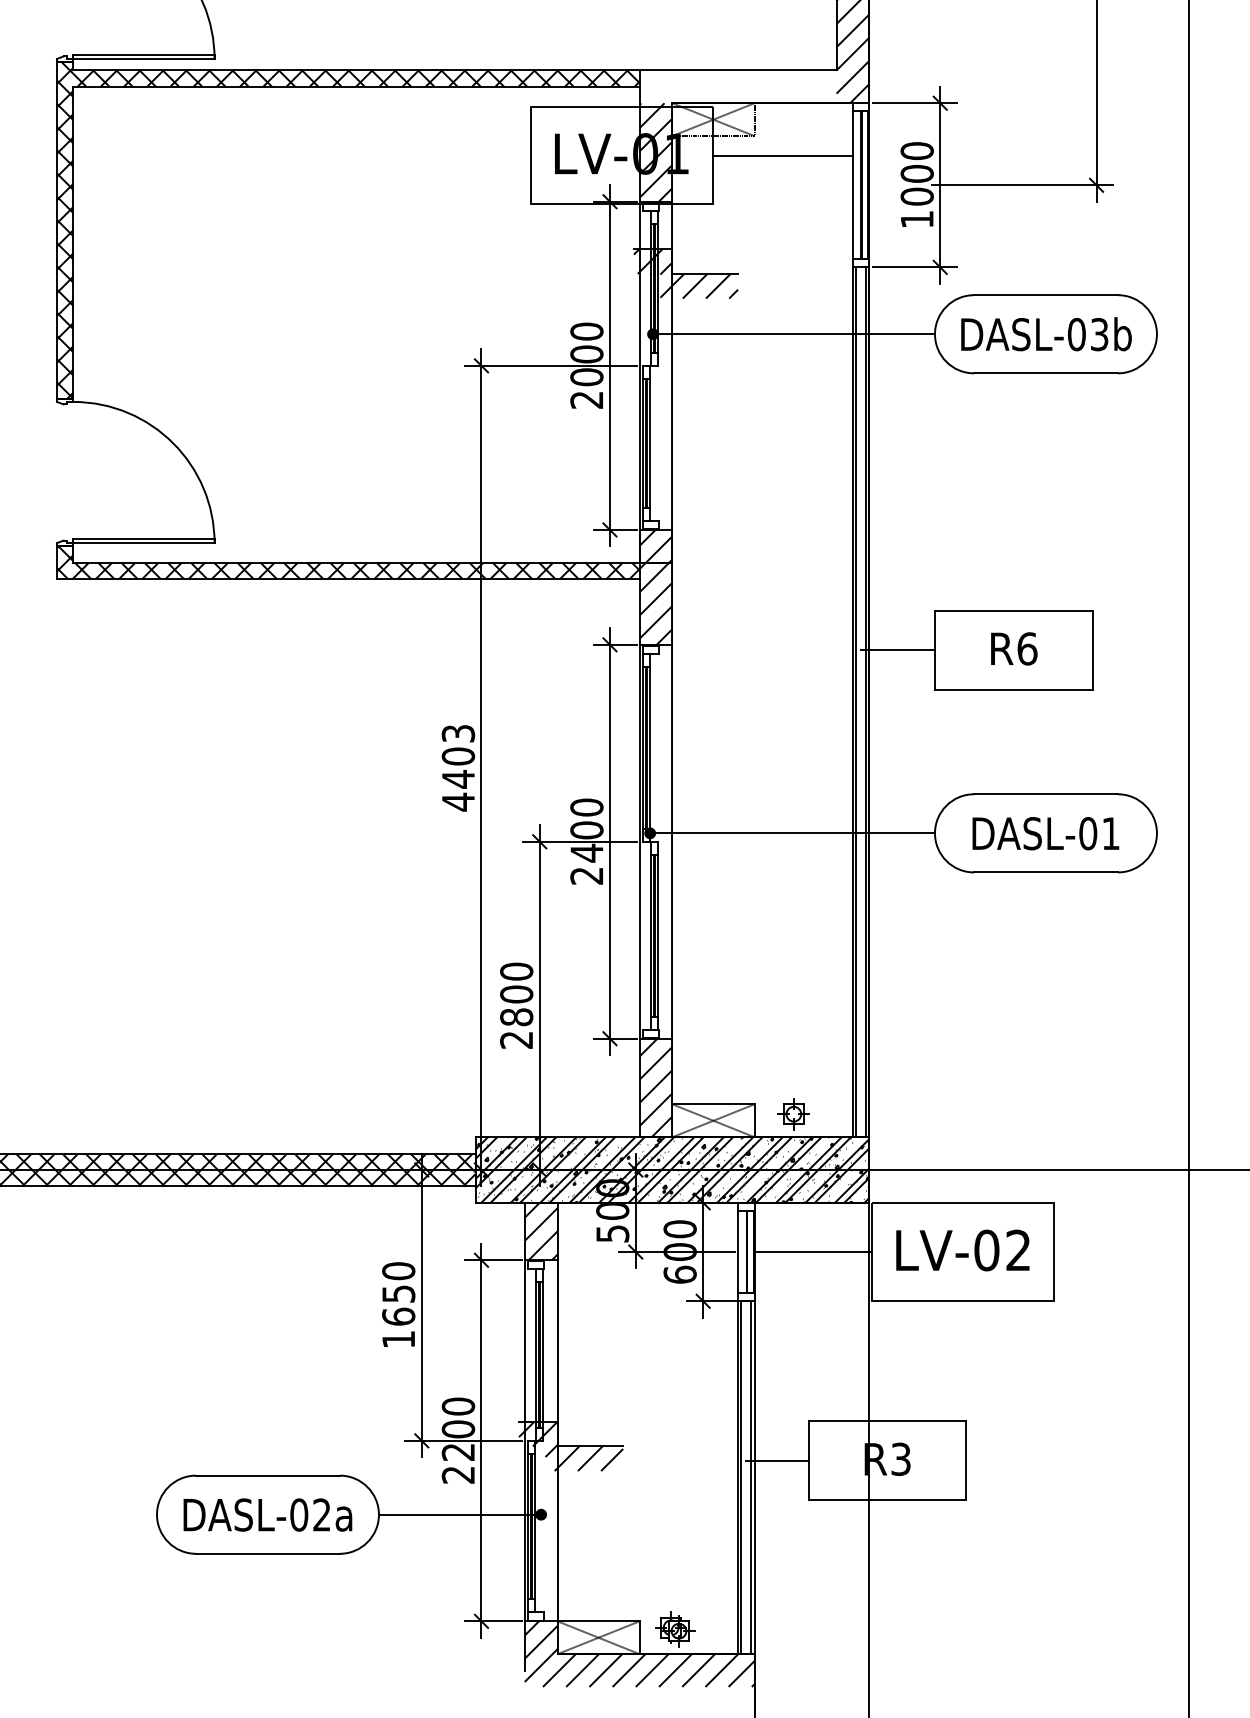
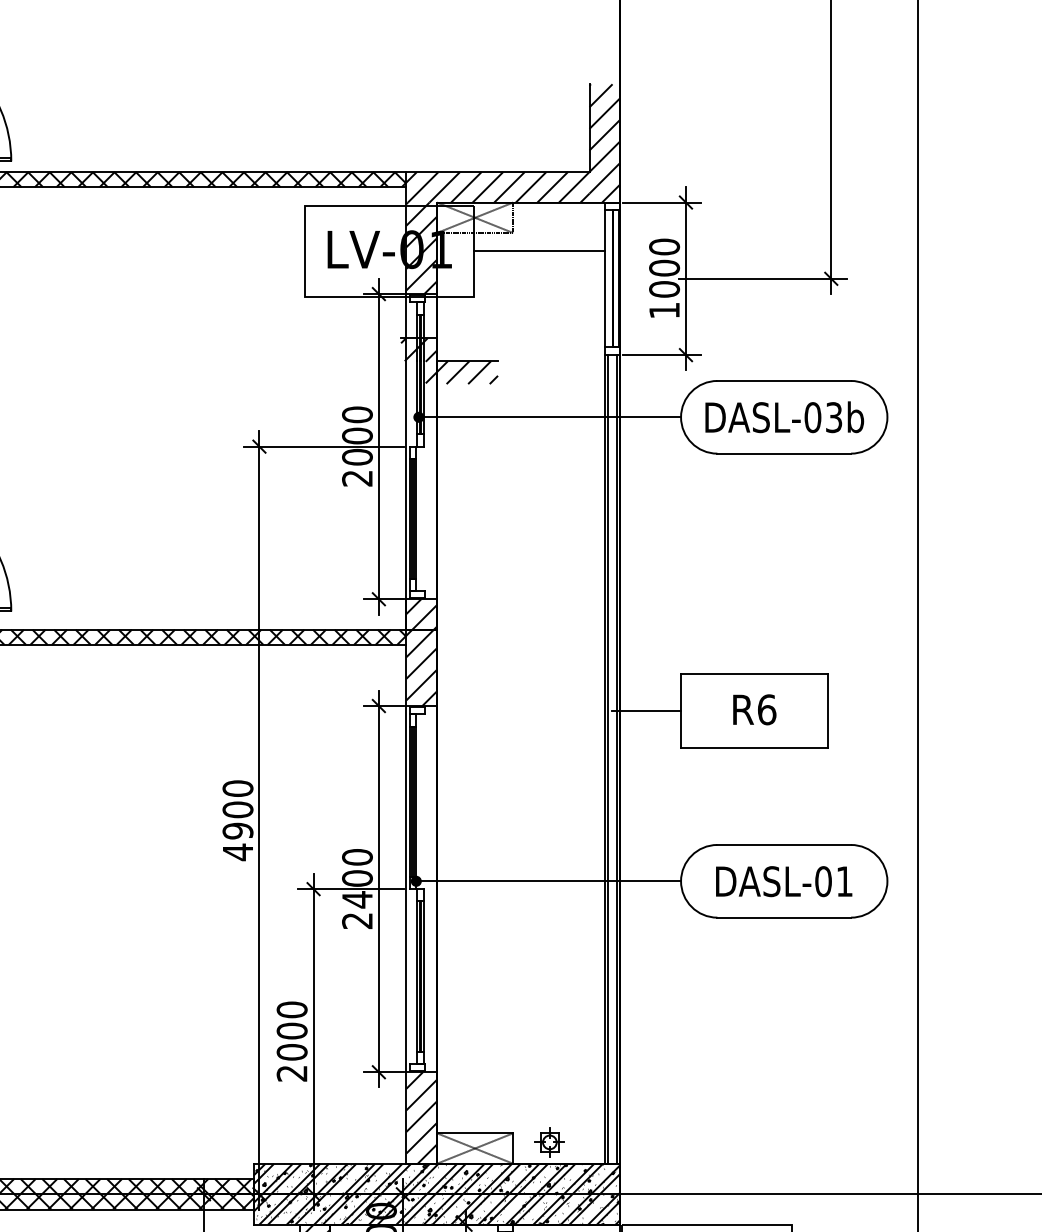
hatch: (737, 86) -> (497, 186), added
text: (458, 756) -> (238, 809), 4403 -> 4900
text: (516, 1017) -> (291, 1052), 2800 -> 2000

